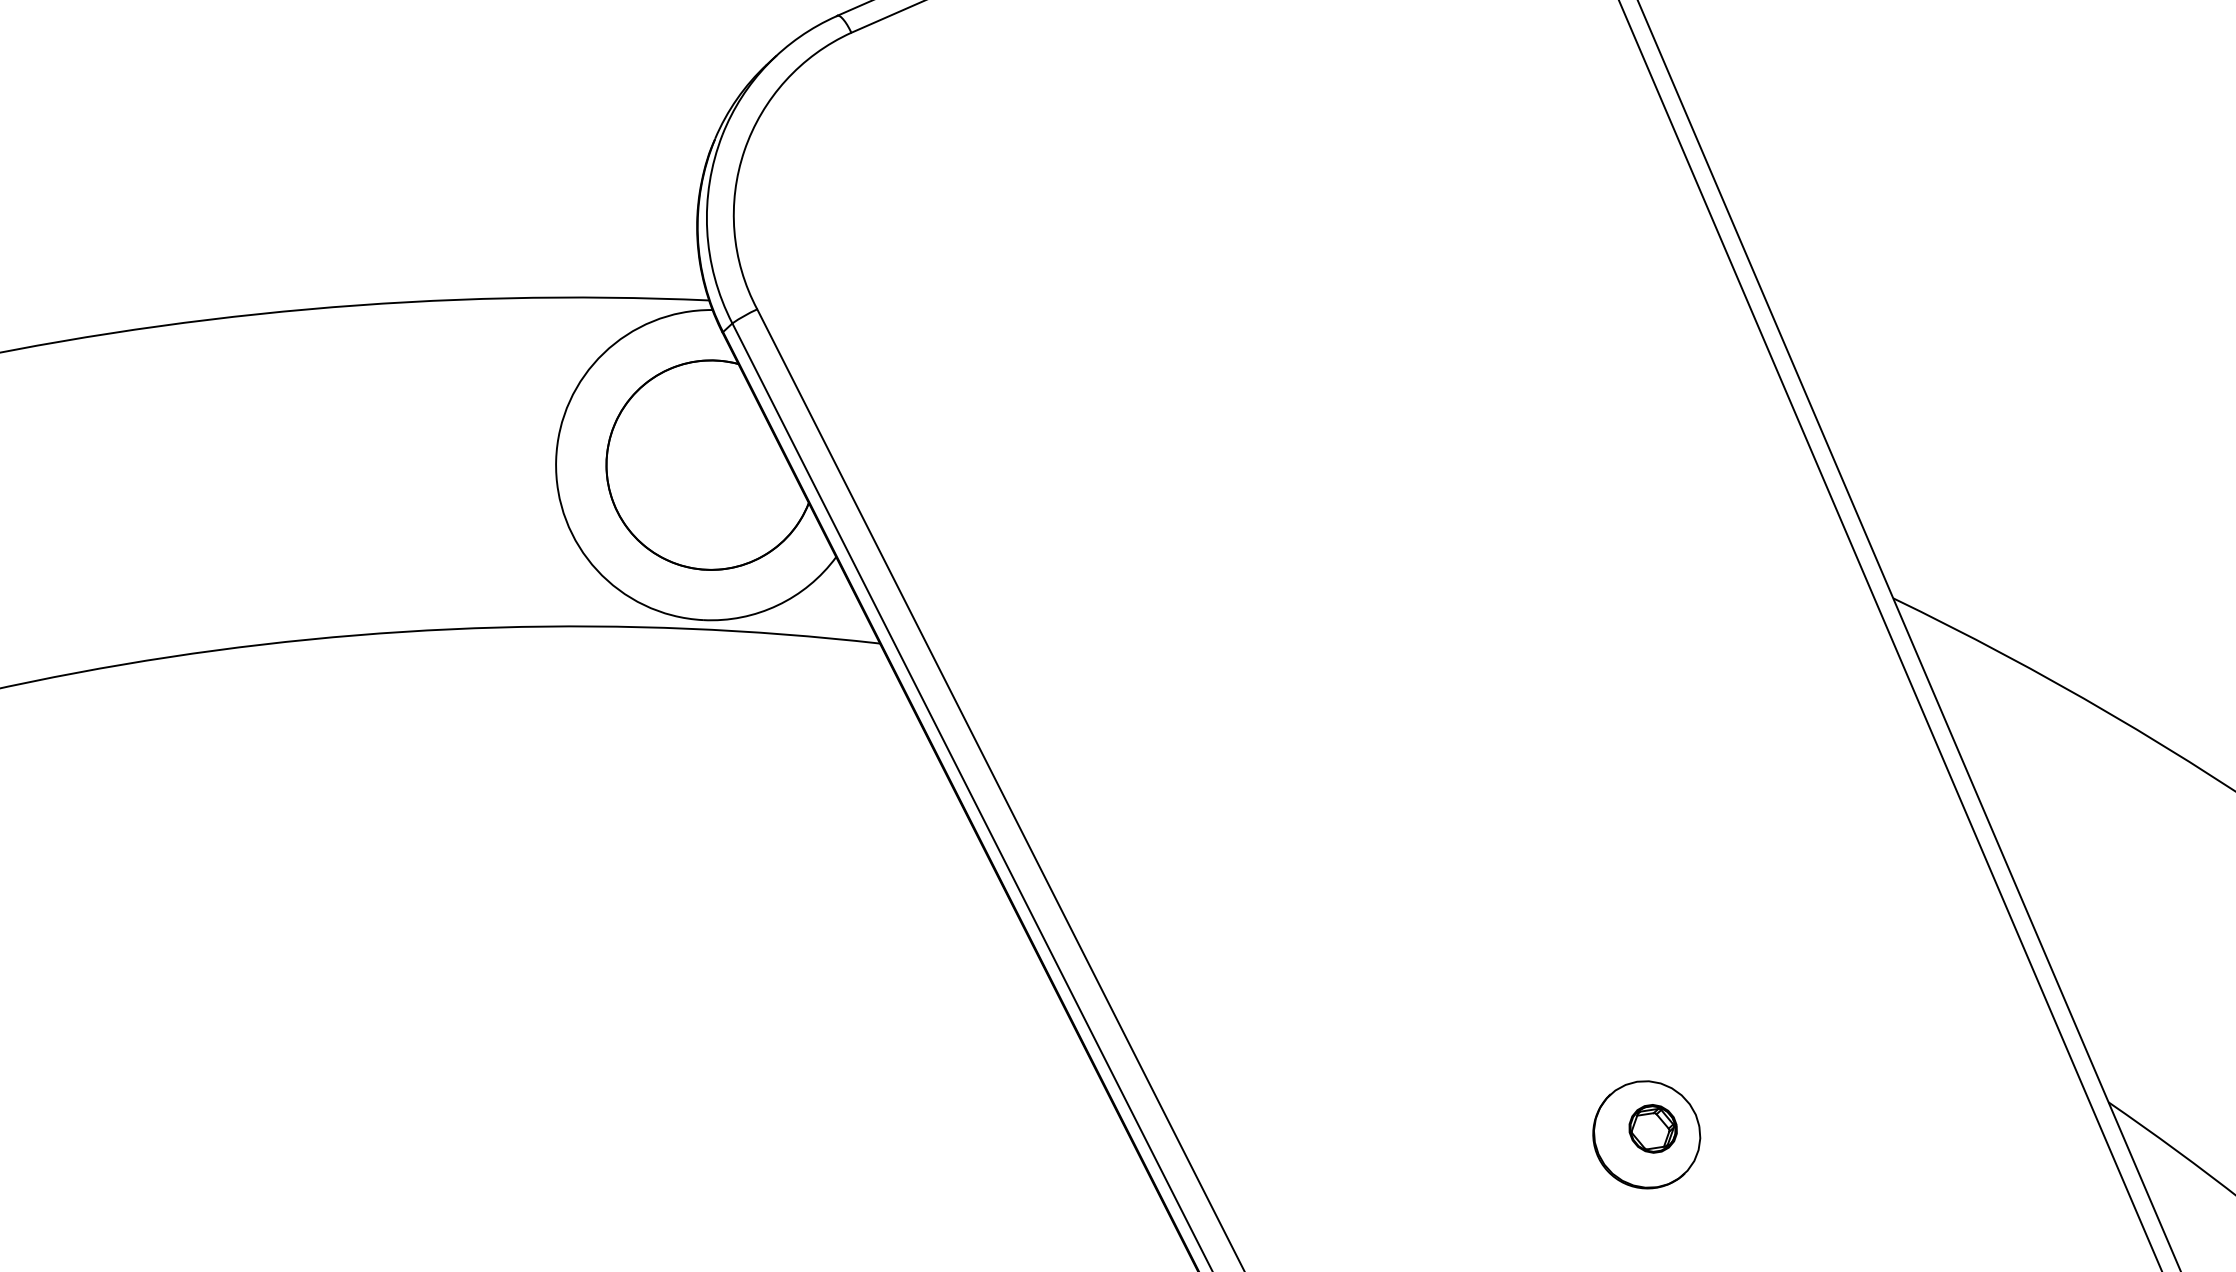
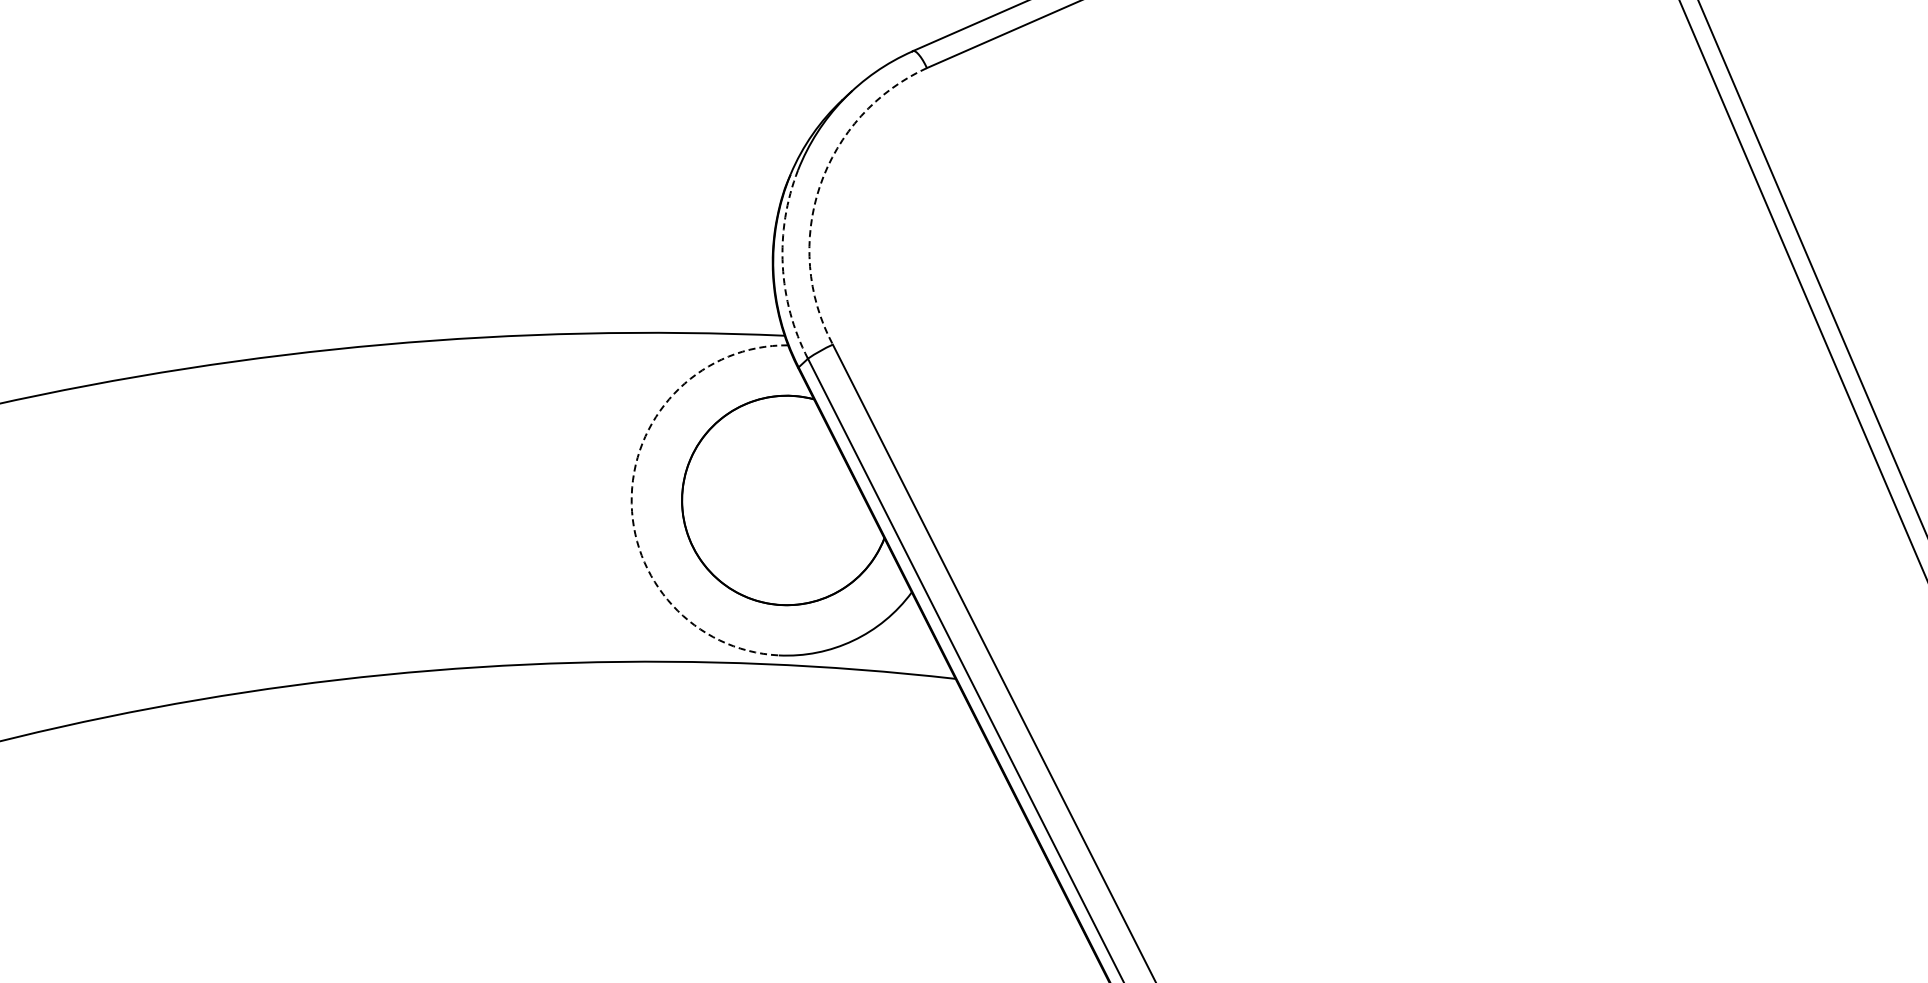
arc: (744, 150) -> (820, 185), solid -> dashed
arc: (707, 230) -> (783, 265), solid -> dashed
arc: (556, 460) -> (632, 495), solid -> dashed

